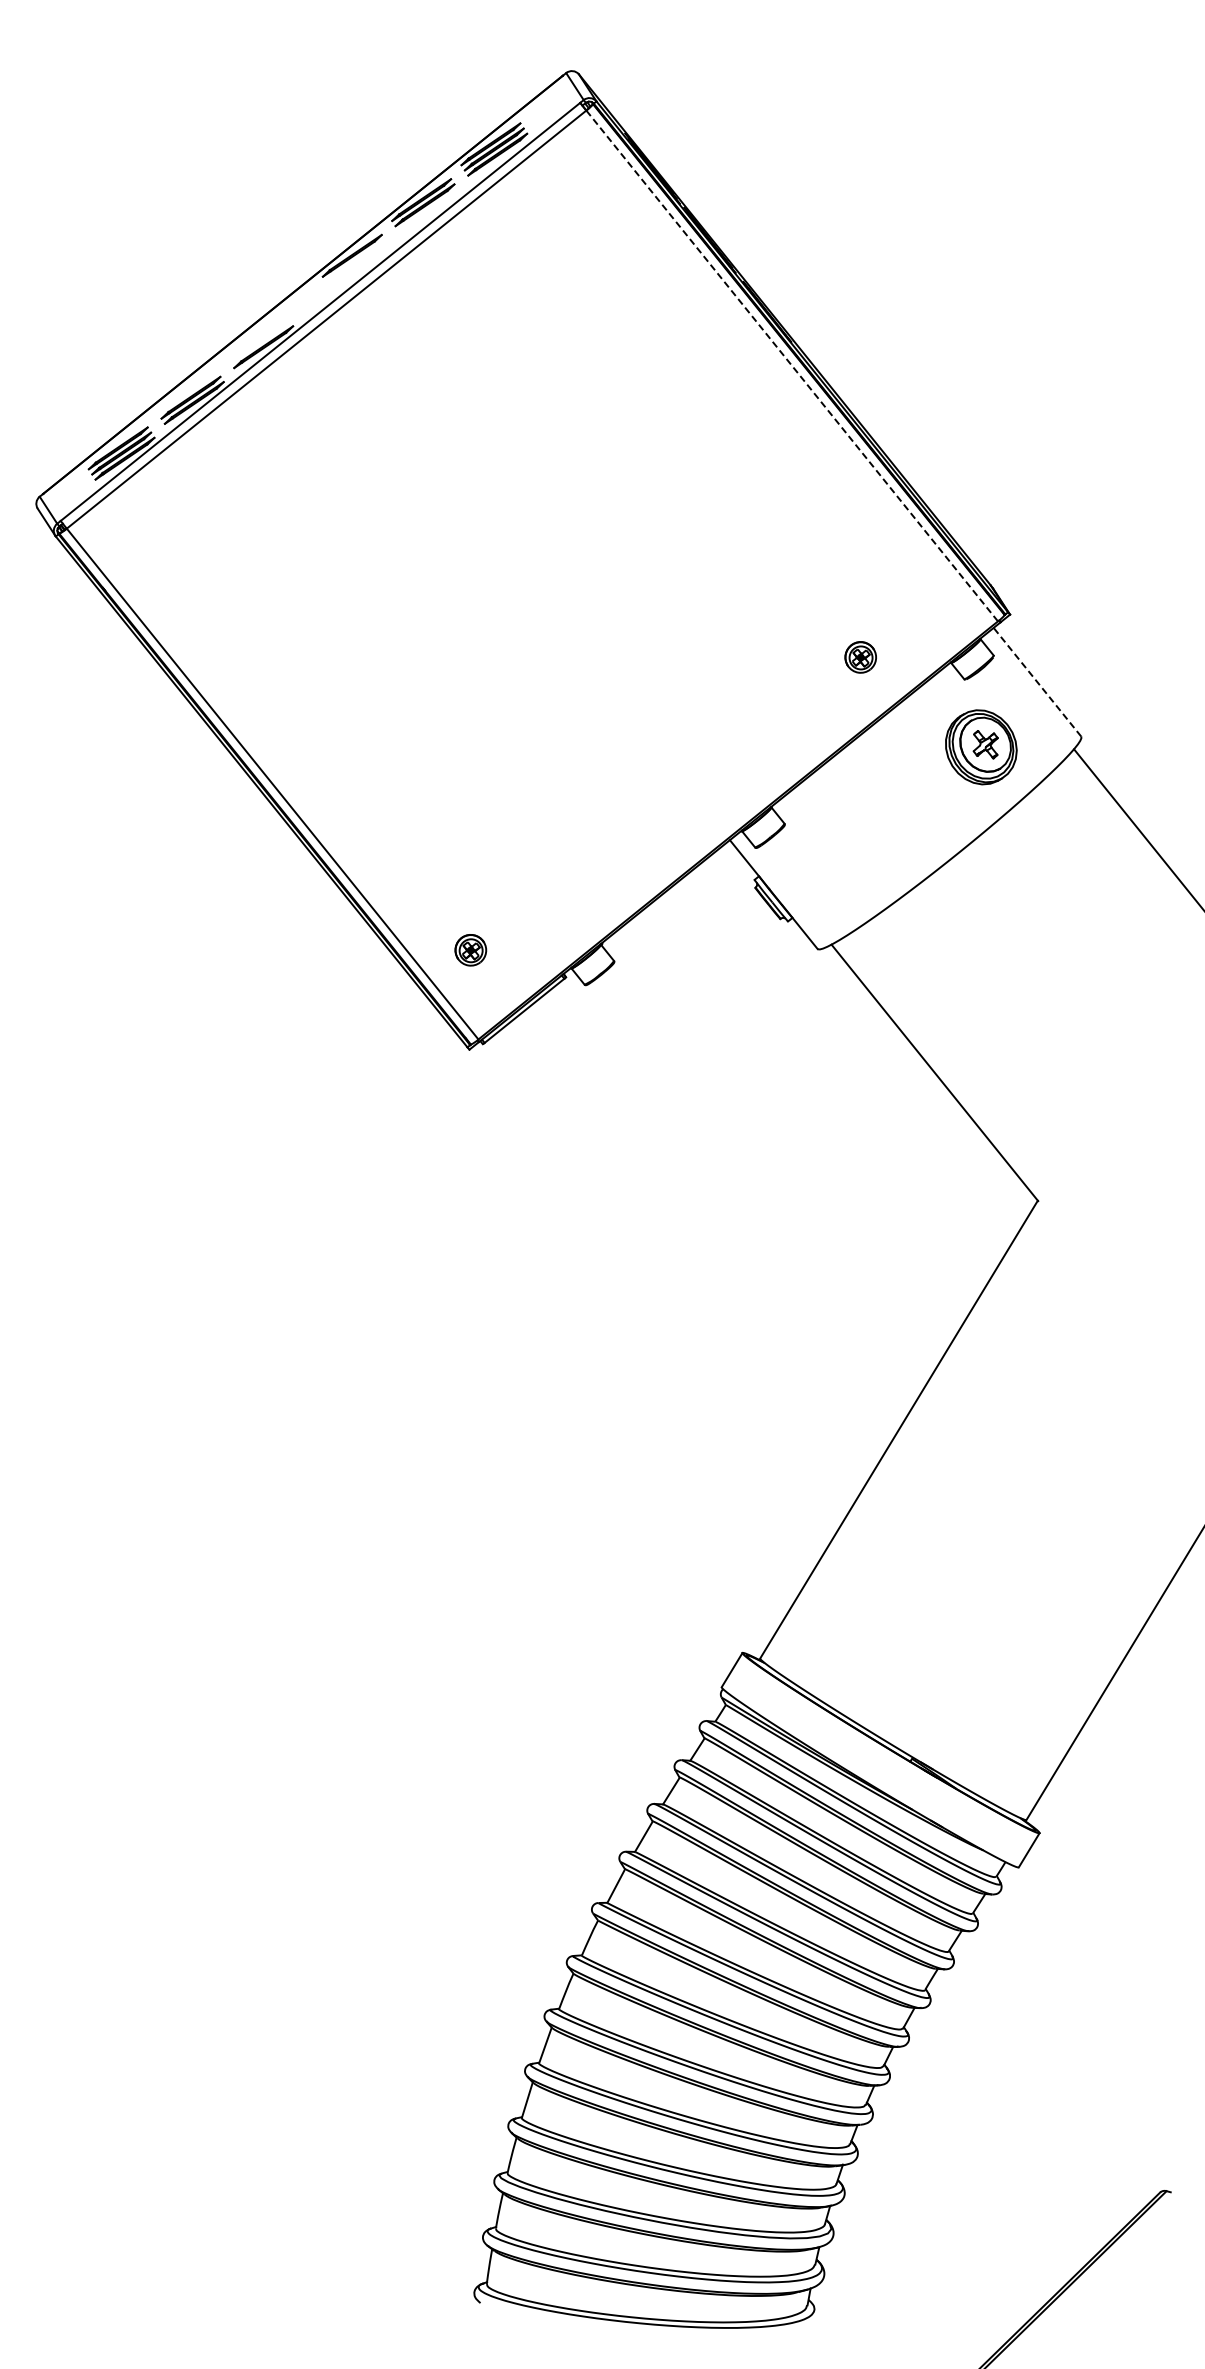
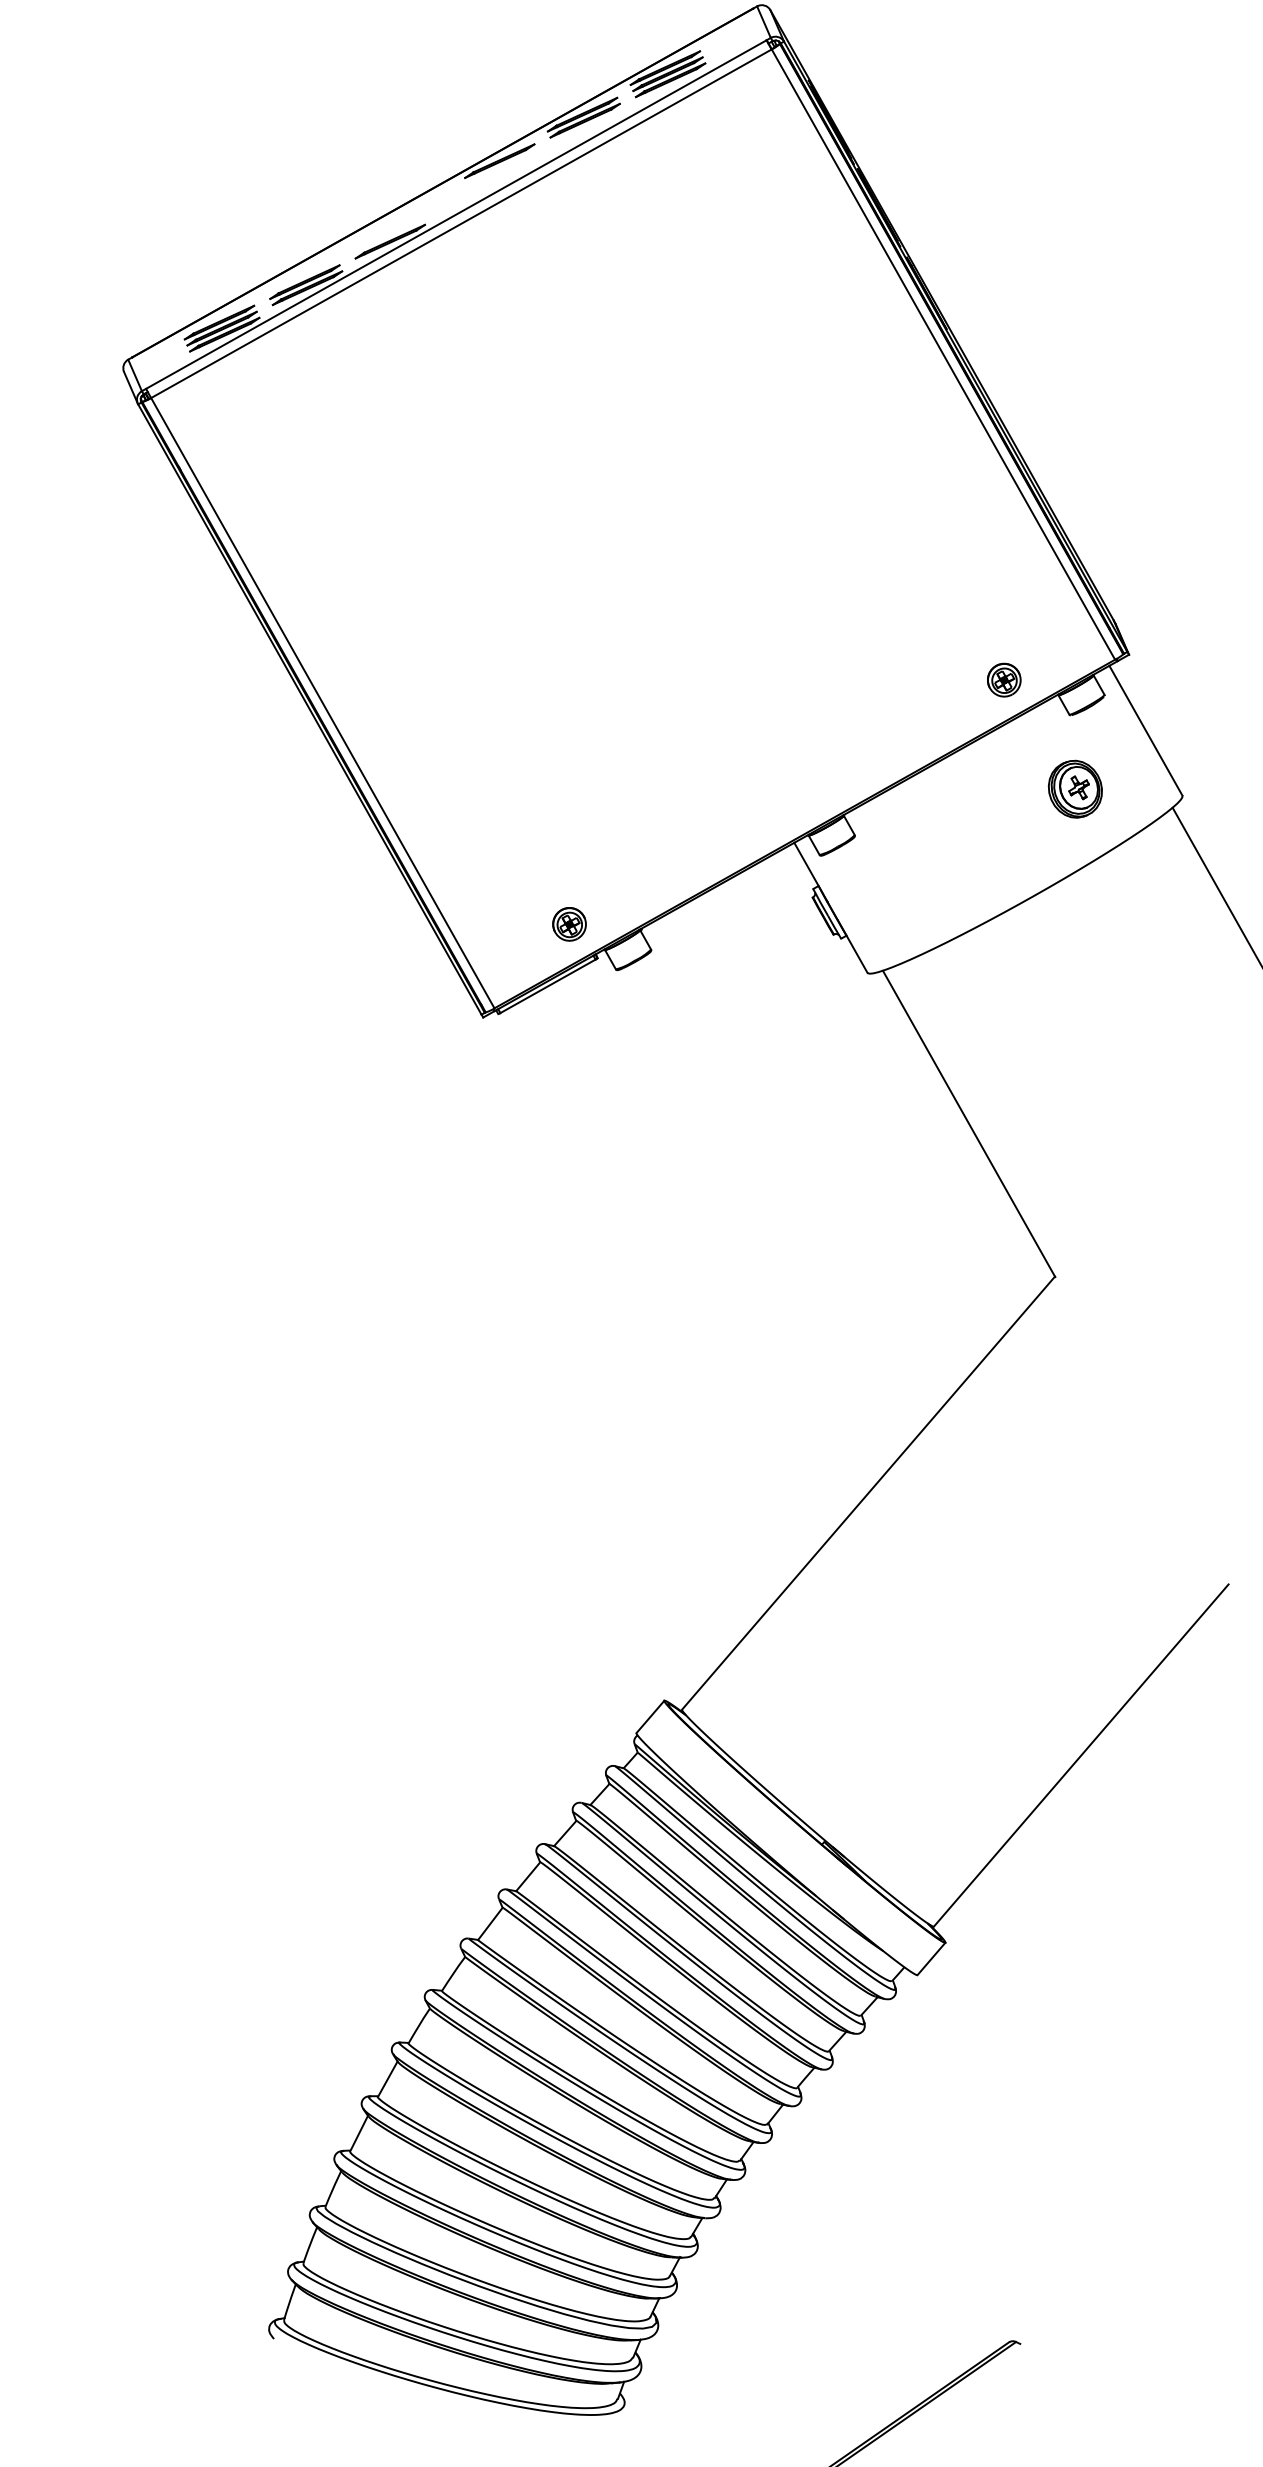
line: (791, 365) -> (942, 353), dashed -> solid
part: (860, 657) -> (1003, 680), moved
line: (1037, 682) -> (1145, 731), dashed -> solid
part: (981, 746) -> (1075, 788), size x0.71
part: (470, 950) -> (569, 924), moved

